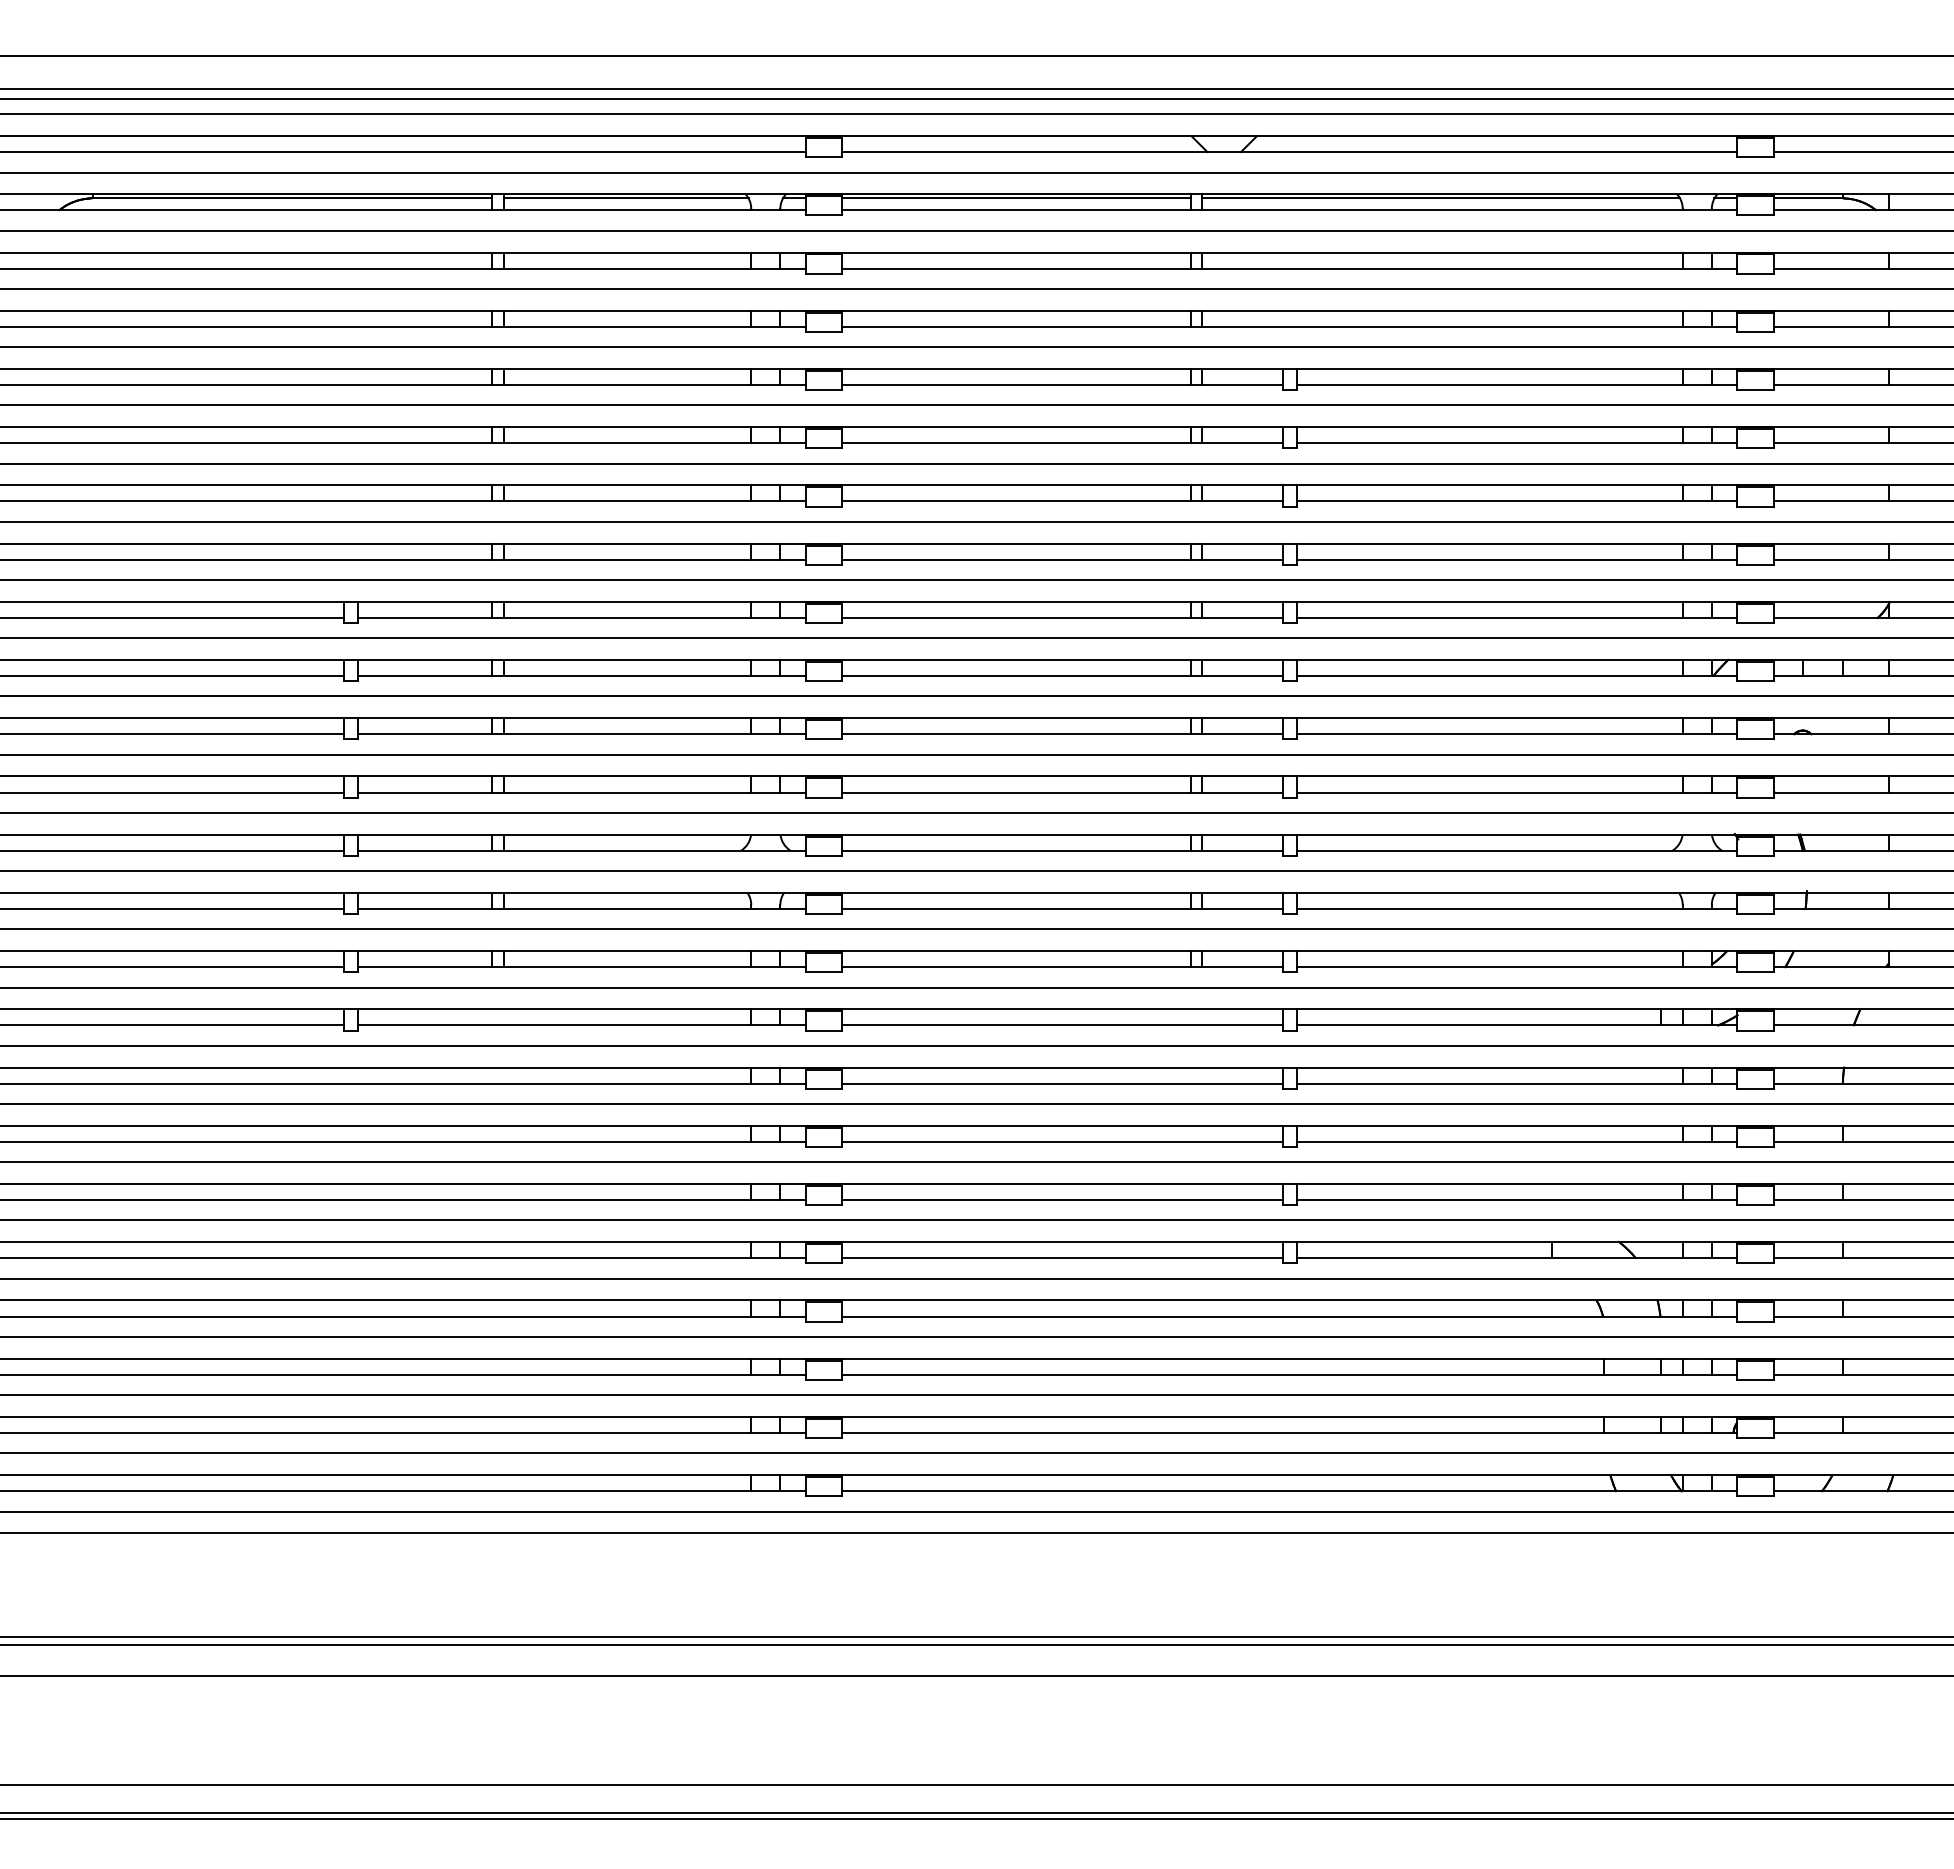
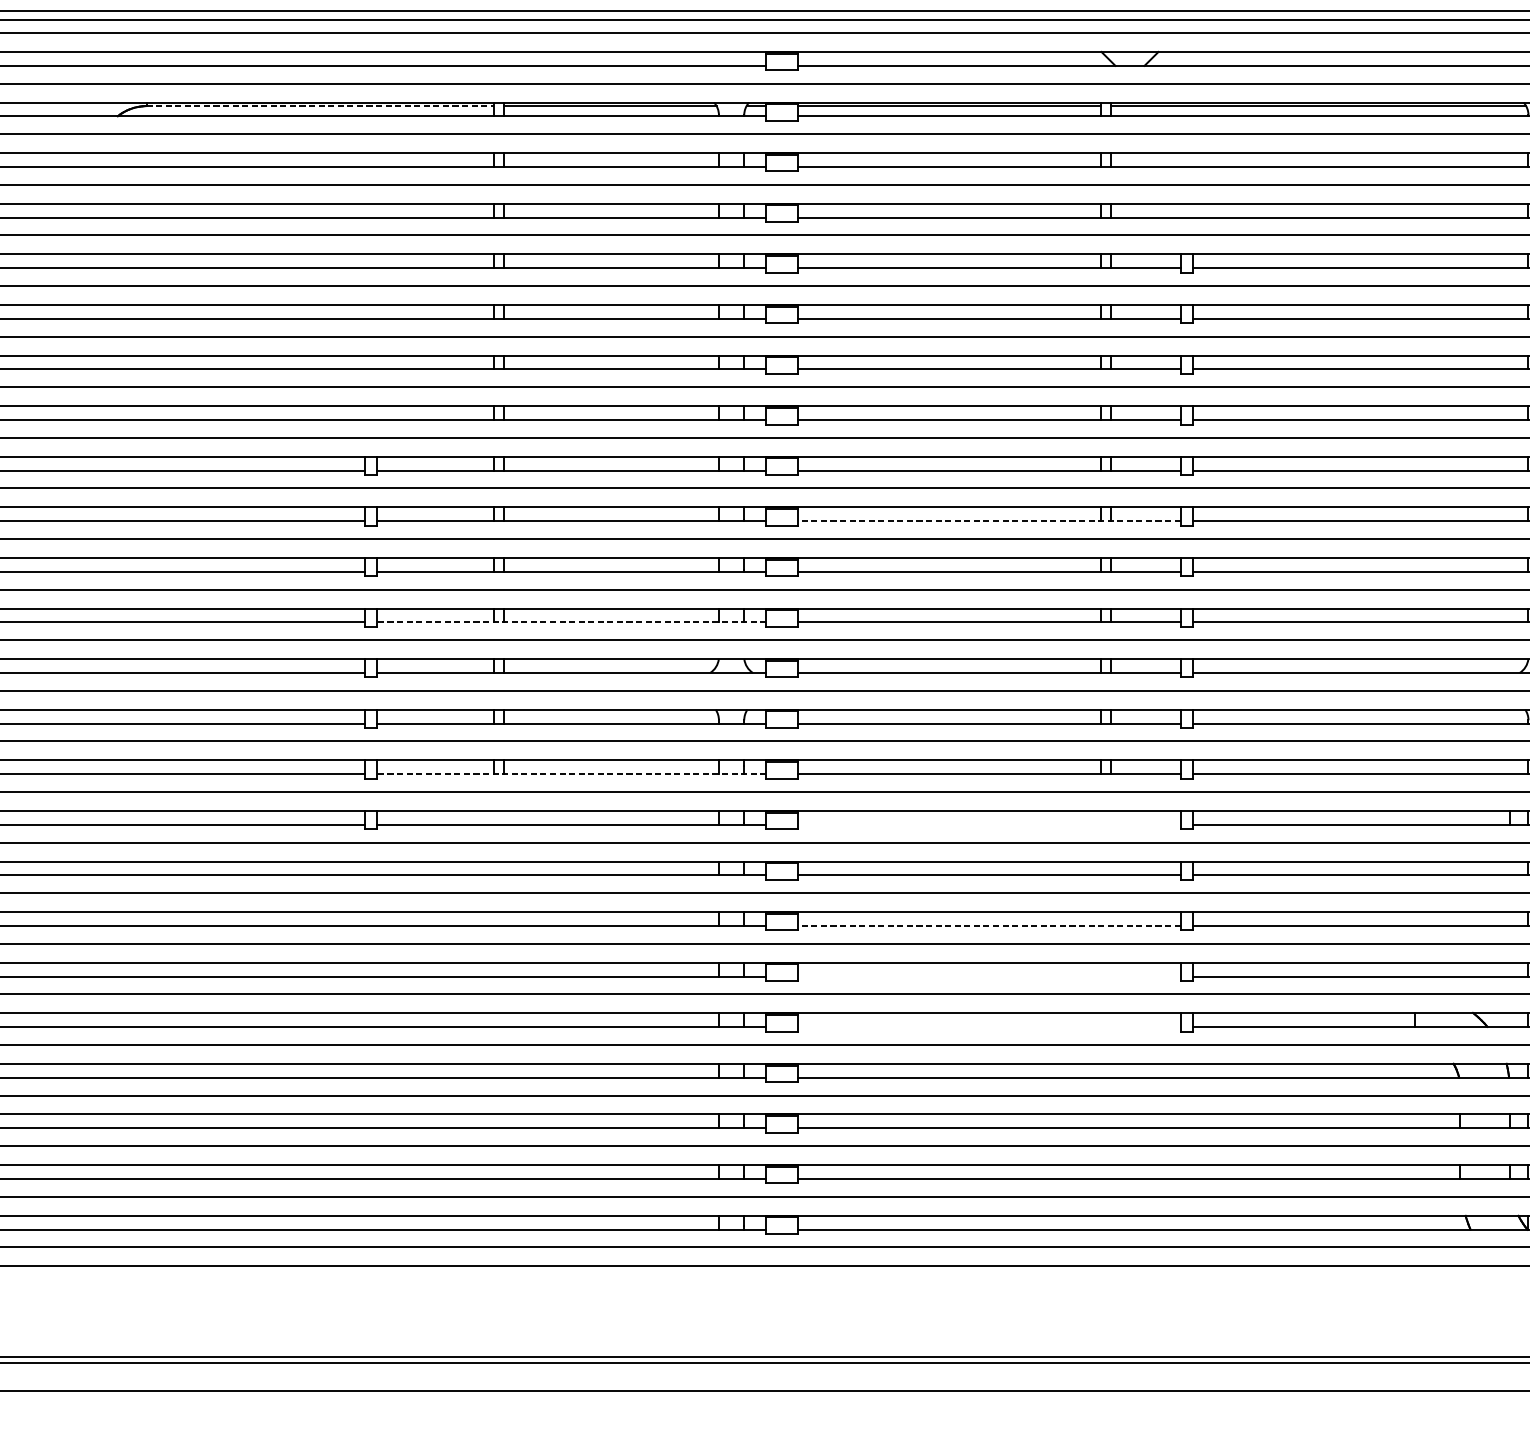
line: (292, 198) -> (320, 106), solid -> dashed
line: (1061, 676) -> (988, 521), solid -> dashed
line: (582, 792) -> (572, 622), solid -> dashed
line: (582, 967) -> (572, 774), solid -> dashed
line: (1062, 1025) -> (989, 824), removed
line: (1061, 1141) -> (988, 925), solid -> dashed
line: (1062, 1200) -> (989, 977), removed
line: (1062, 1258) -> (989, 1027), removed

